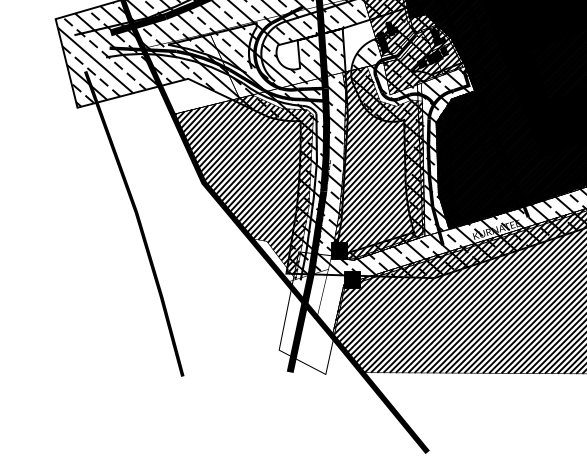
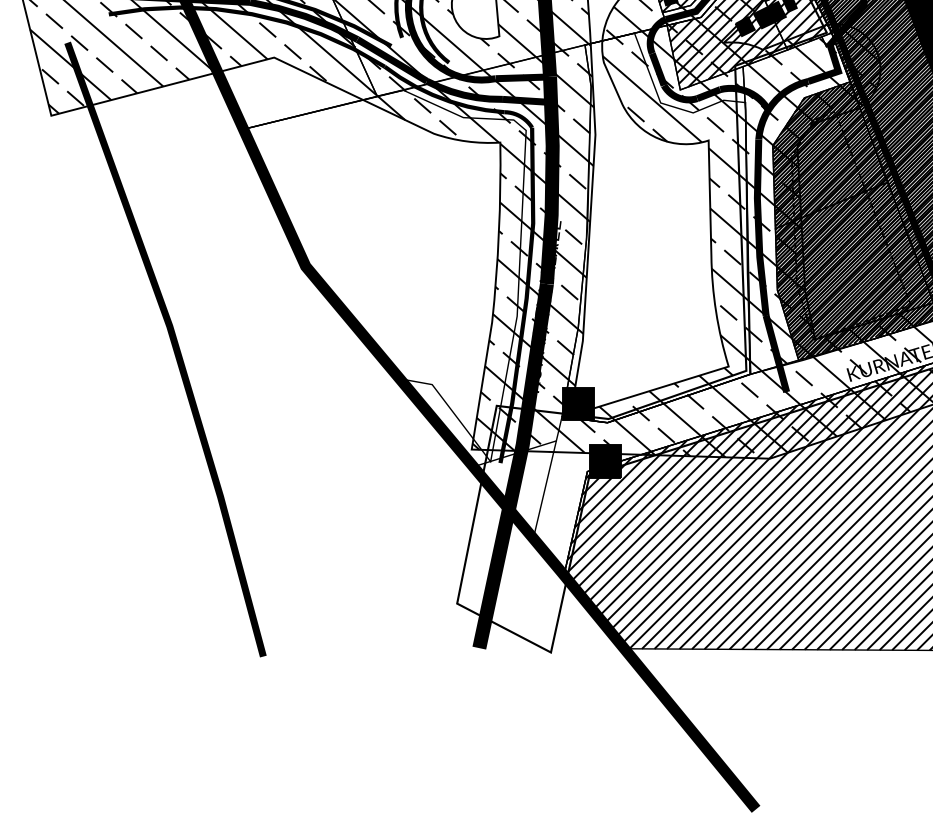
hatch: (378, 163) -> (657, 227), removed
hatch: (243, 186) -> (385, 274), removed

